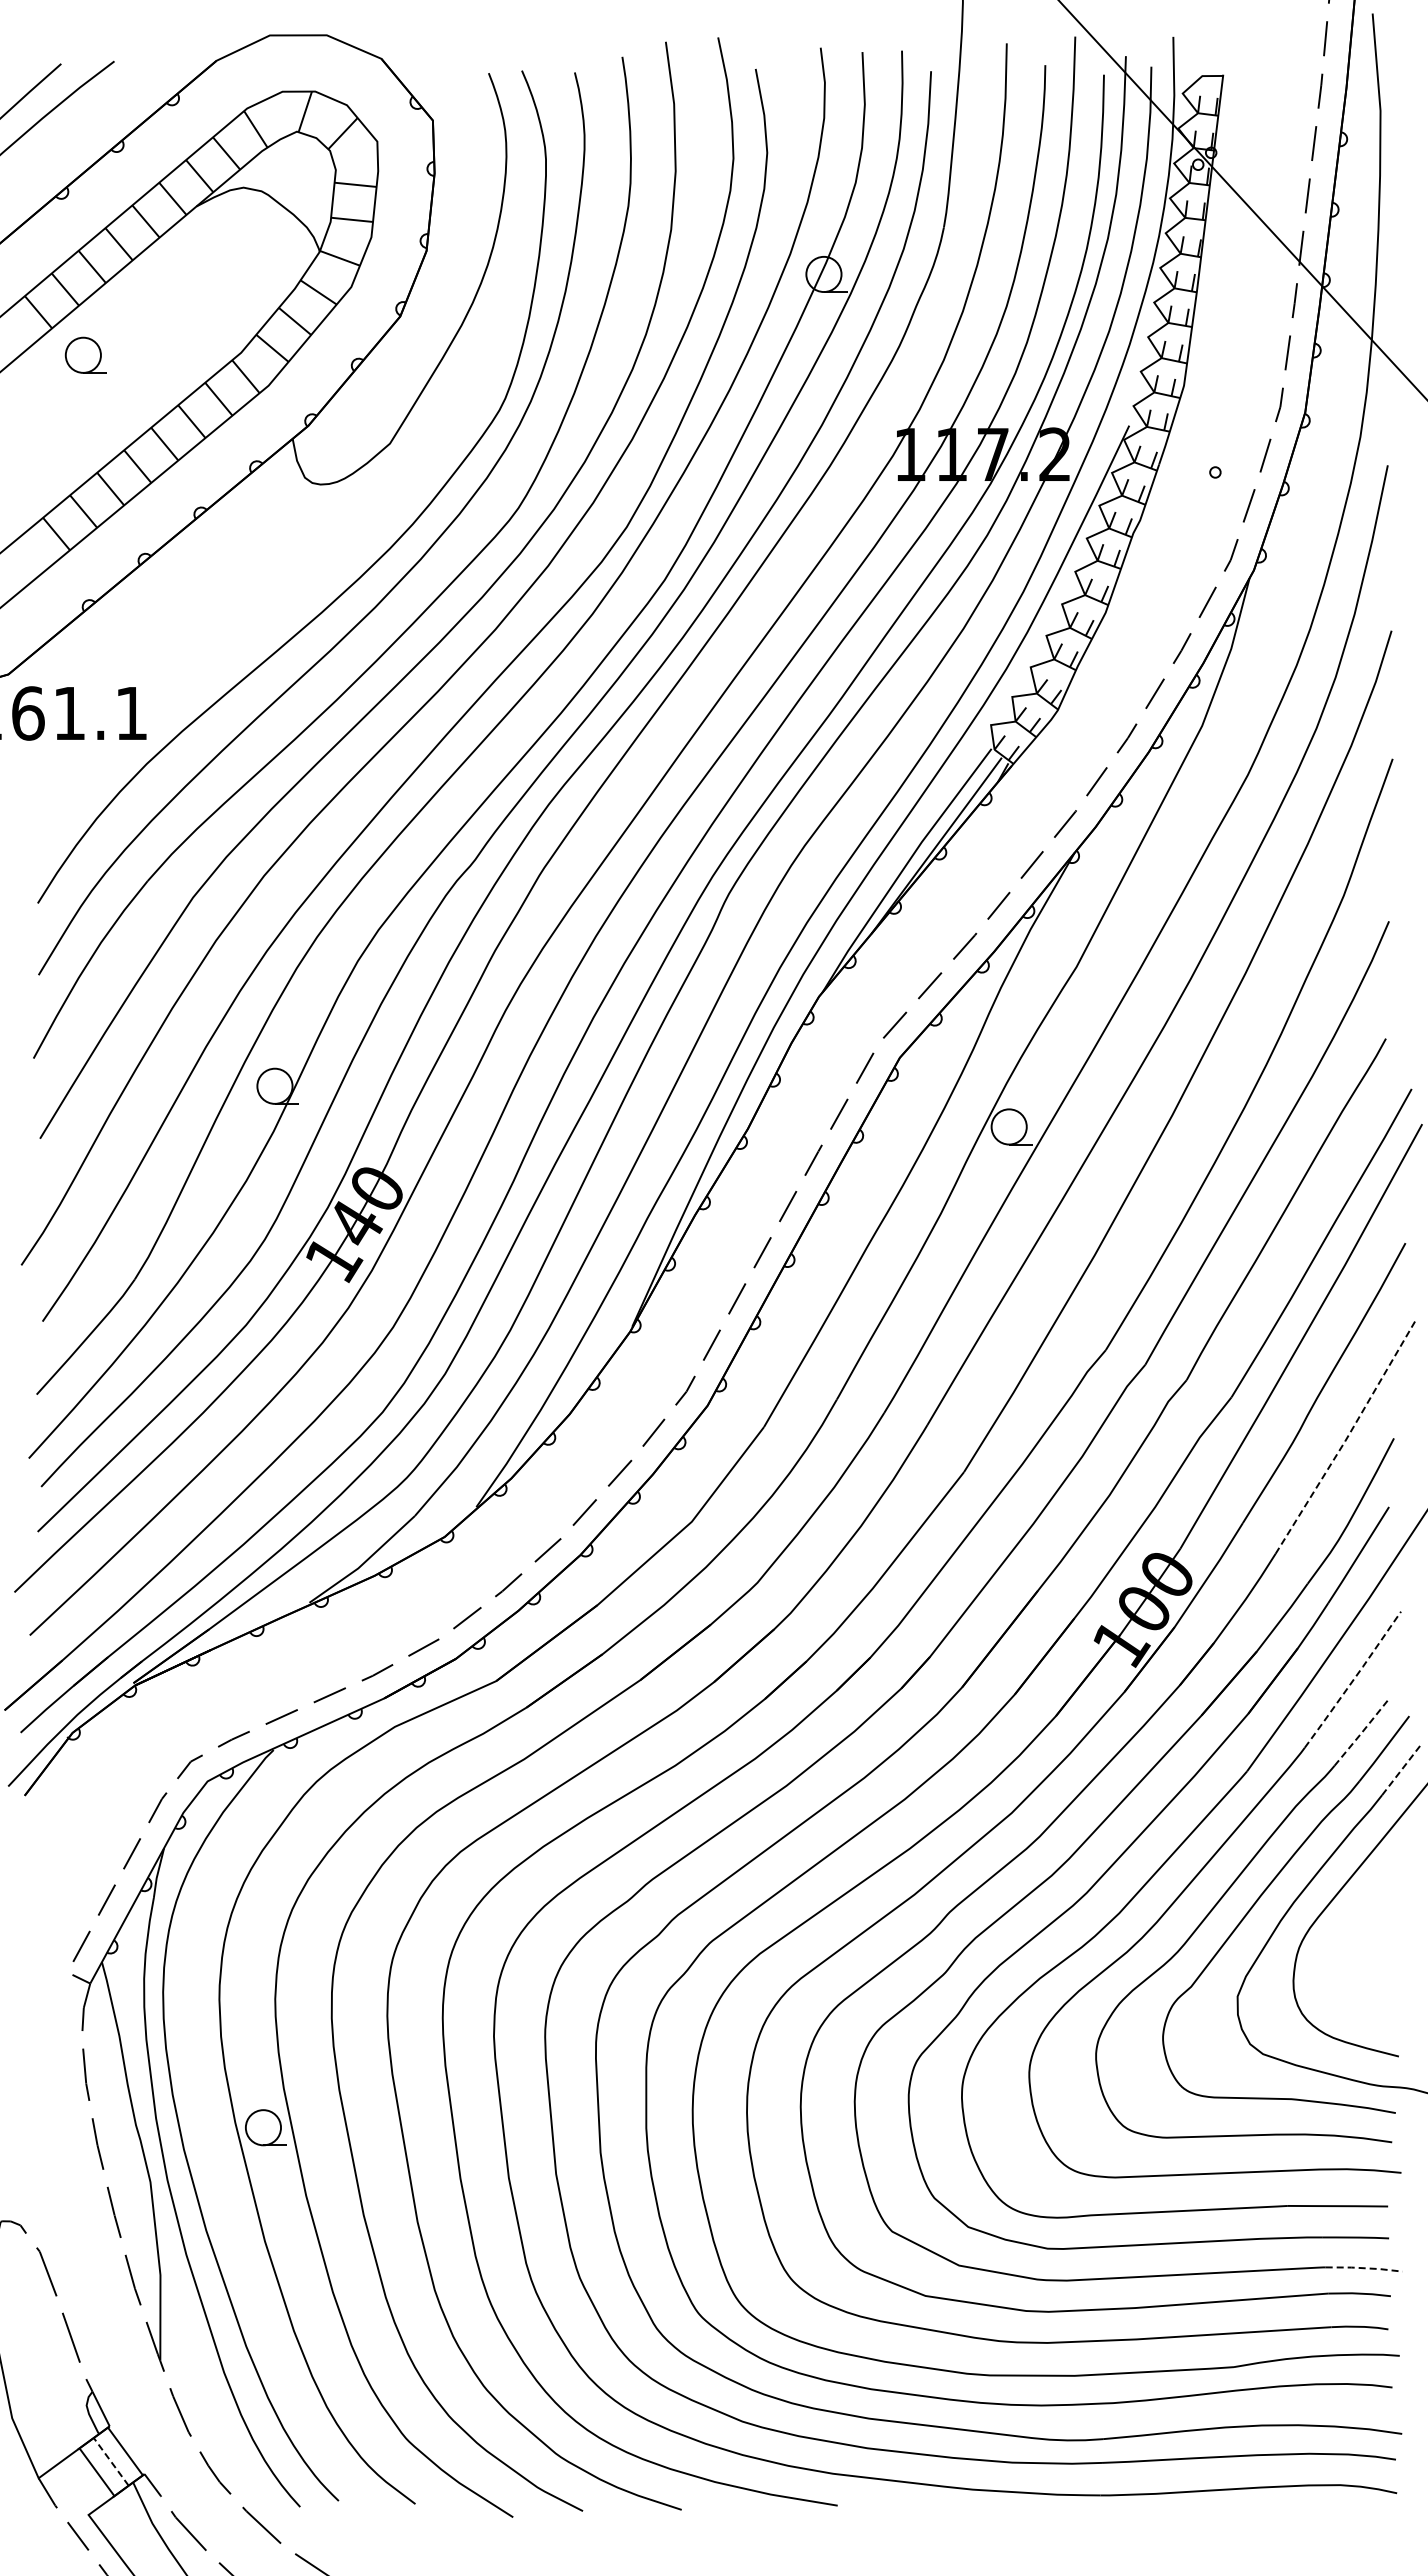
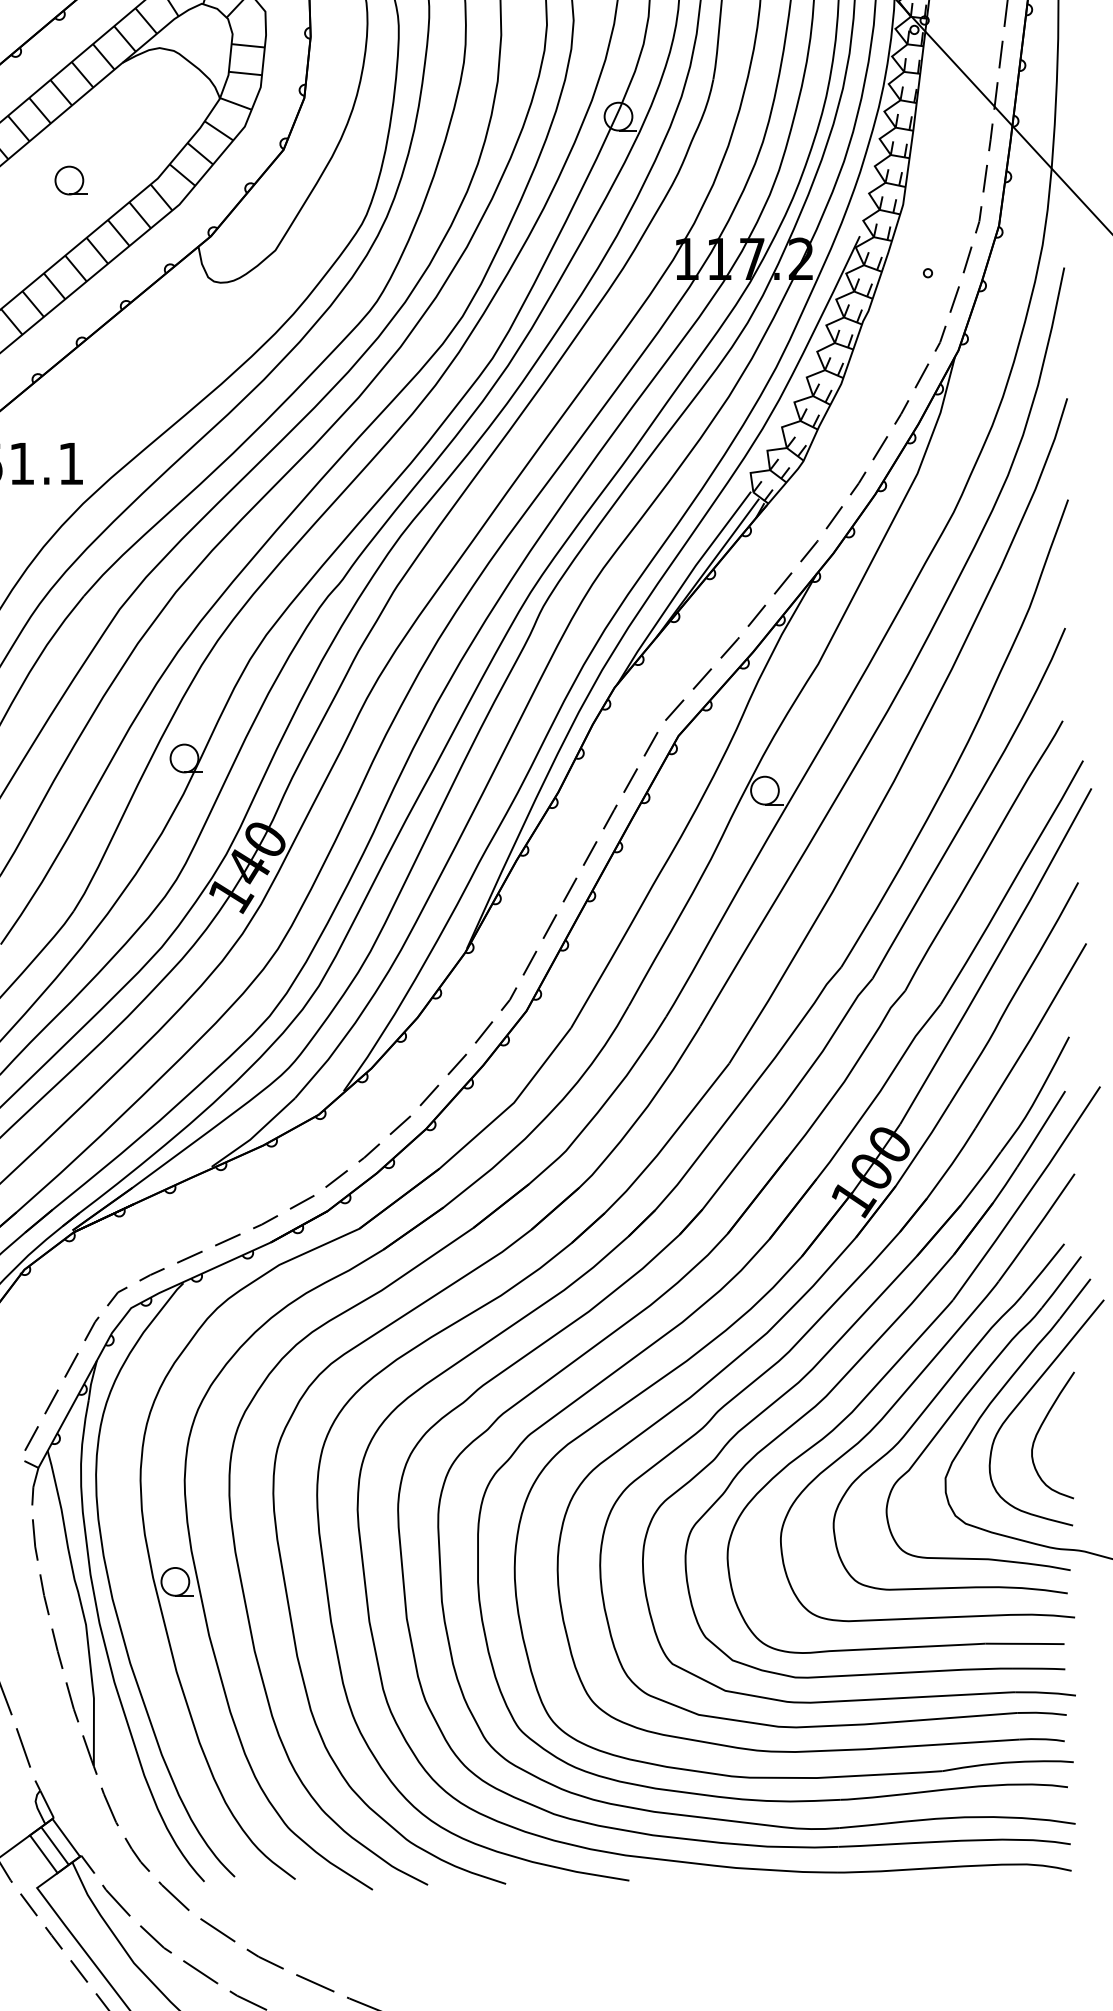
part: (85, 354) -> (71, 179), moved
line: (1347, 1437) -> (1032, 1036), dashed -> solid
line: (1353, 1679) -> (1037, 1227), dashed -> solid
line: (1361, 1733) -> (1043, 1270), dashed -> solid
line: (1401, 1769) -> (1075, 1298), dashed -> solid
curve: (1357, 1934) -> (1040, 1429), added
line: (1364, 2268) -> (1045, 1693), dashed -> solid
line: (111, 2461) -> (55, 1845), dashed -> solid

